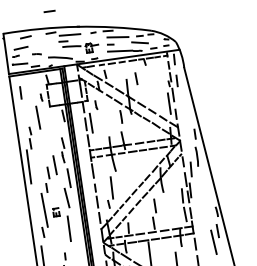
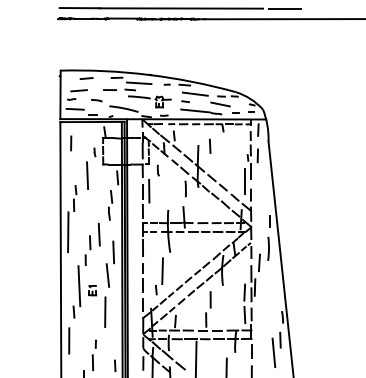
line: (49, 11) -> (109, 89), moved
part: (63, 150) -> (110, 205), moved

